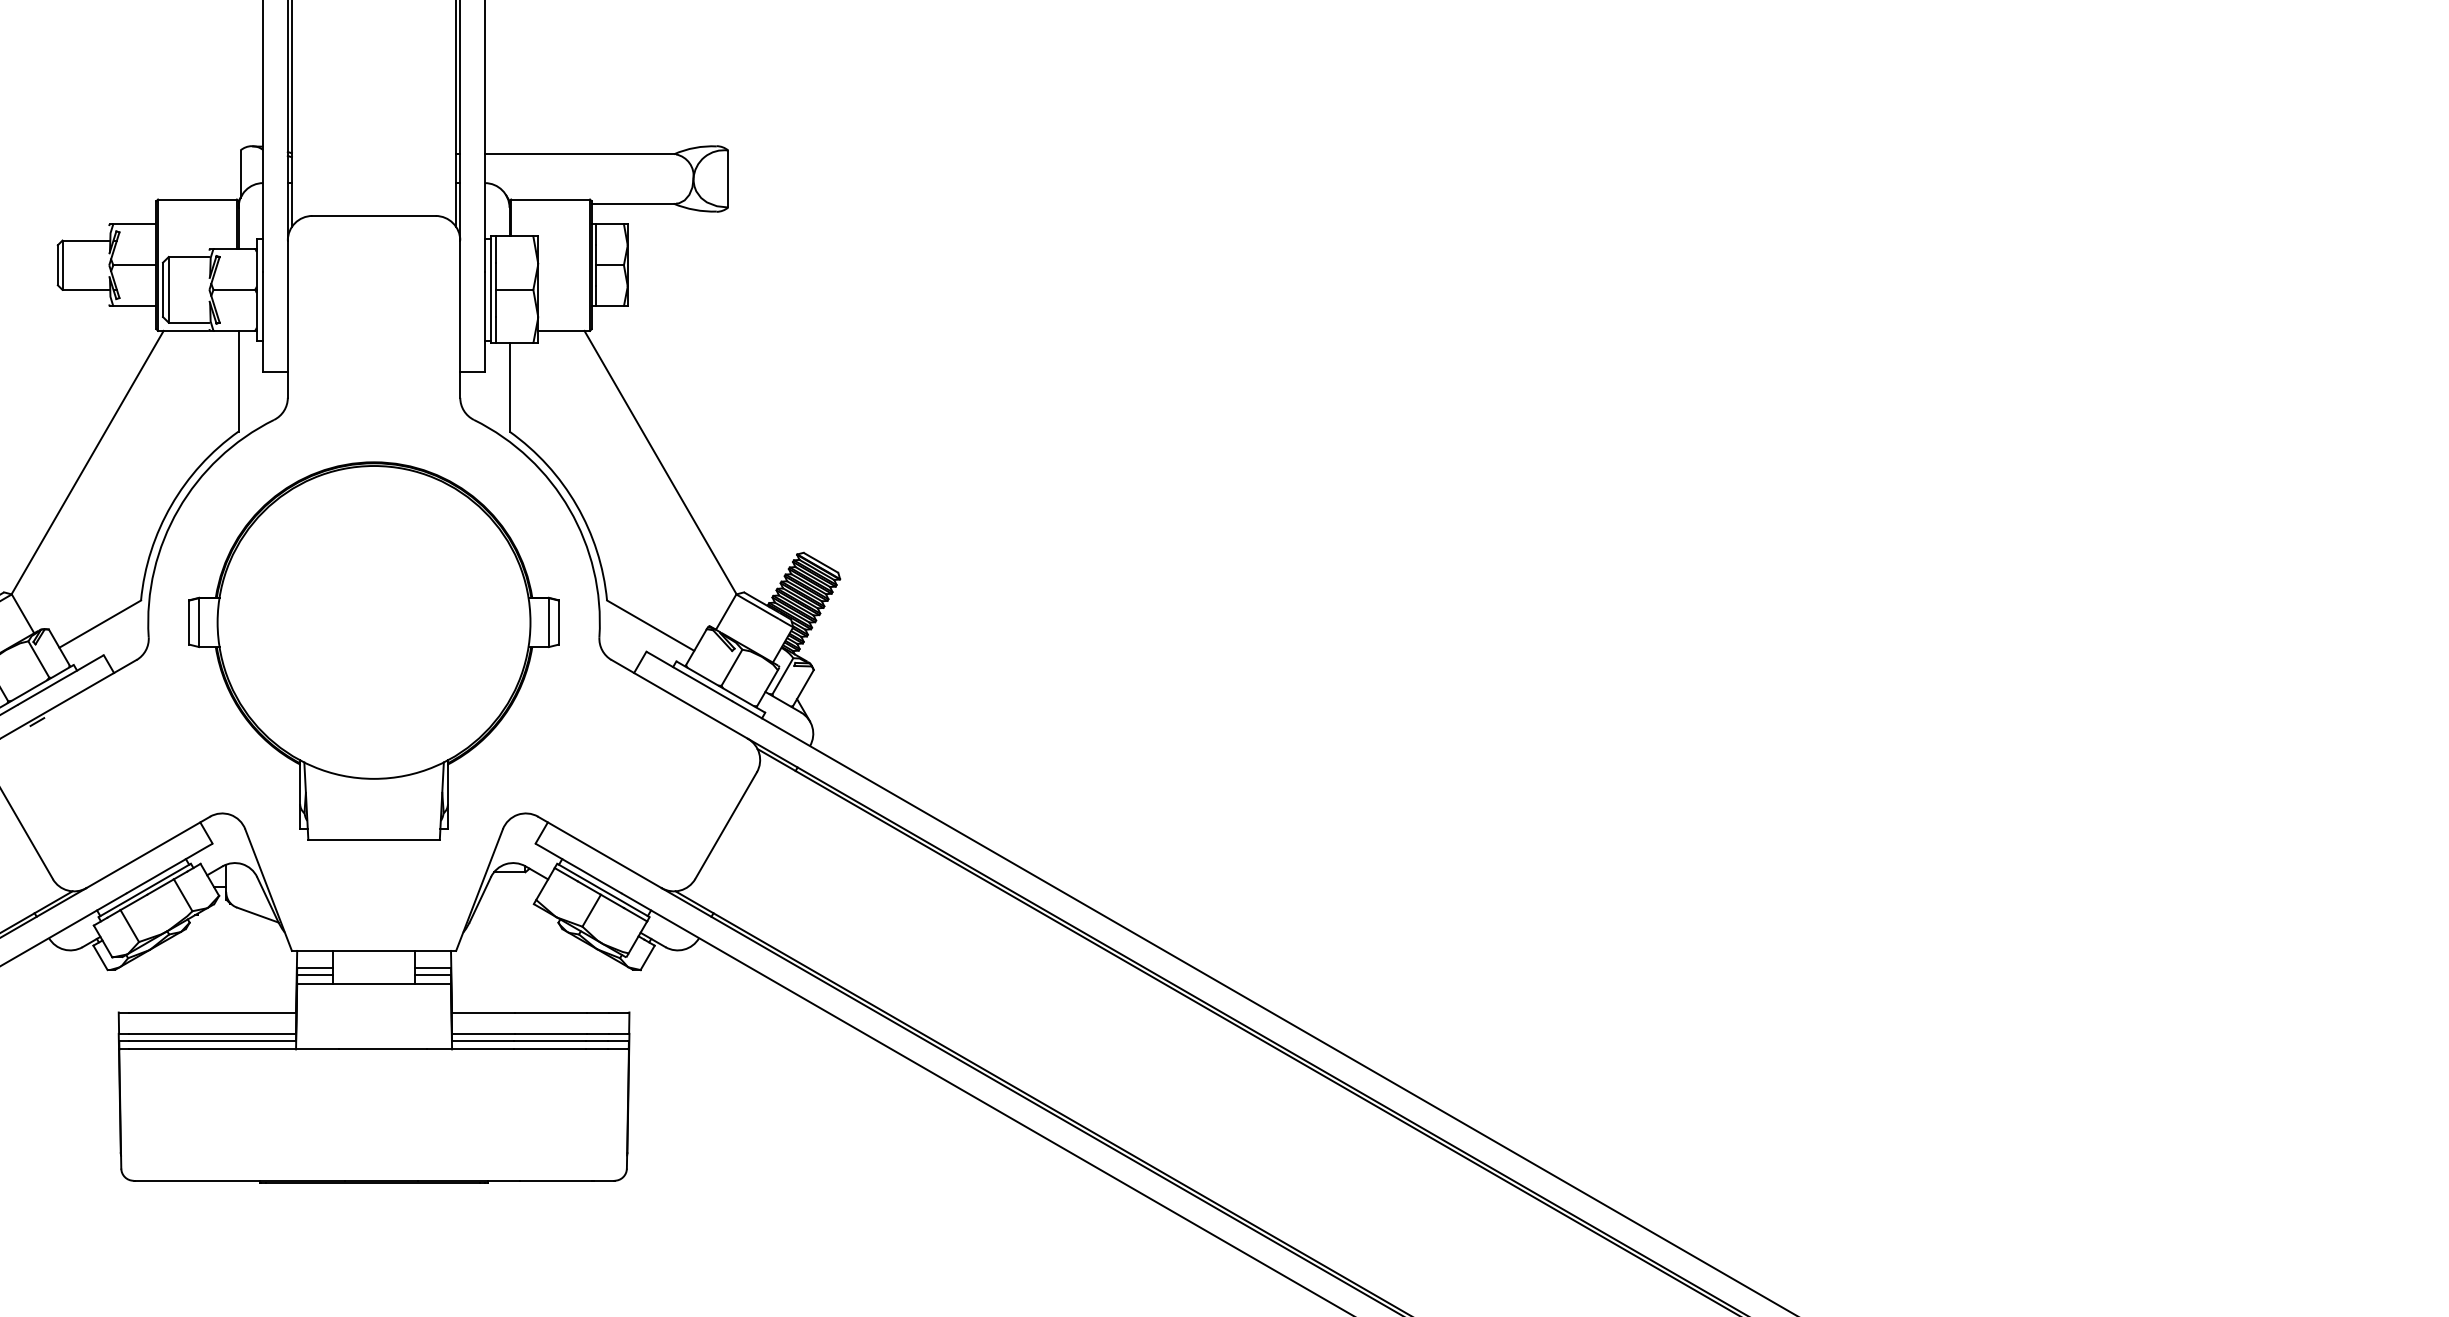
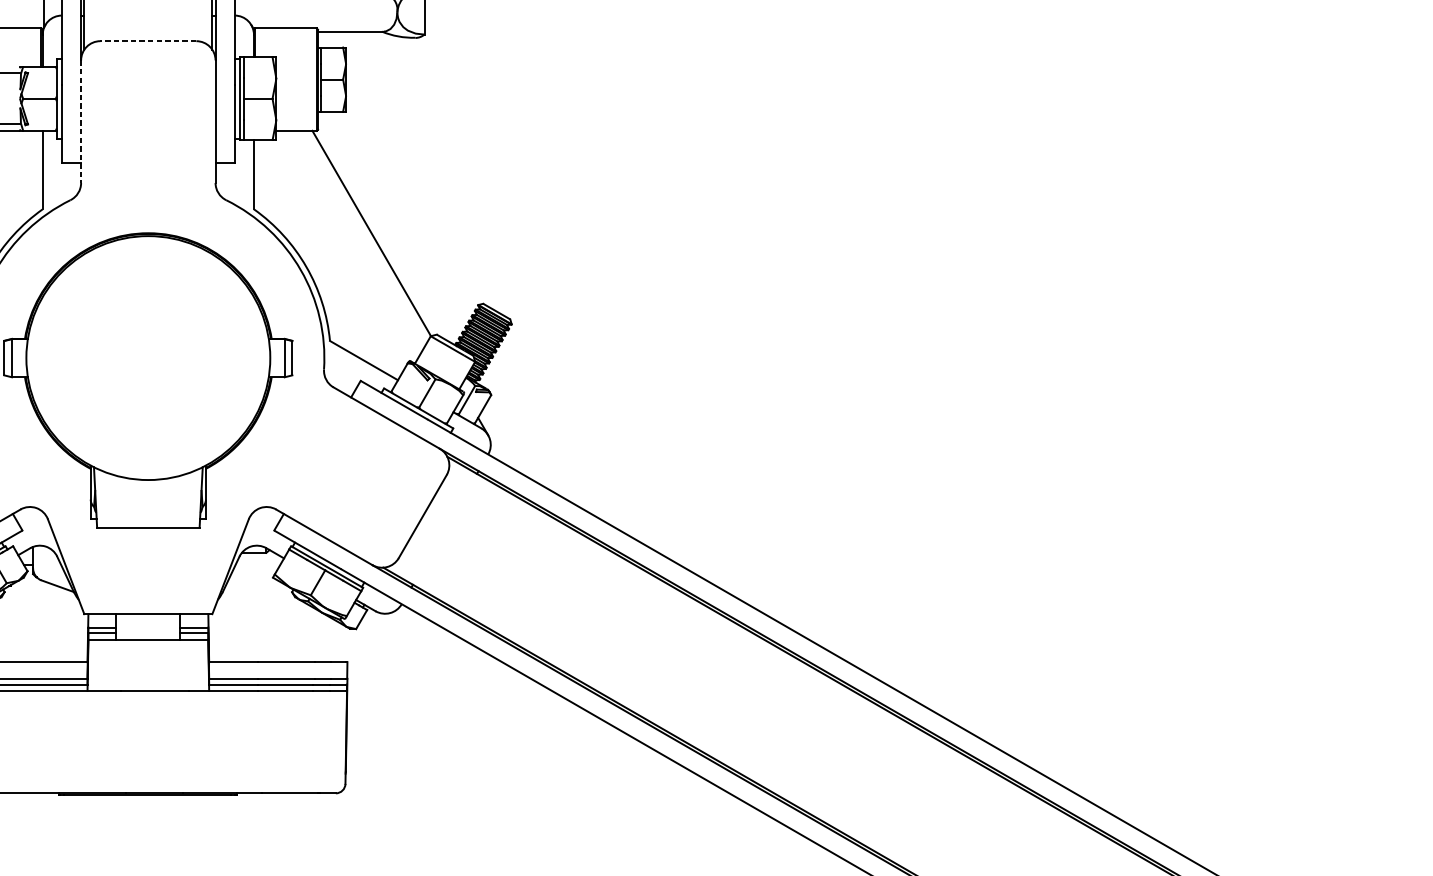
line: (374, 215) -> (148, 40), solid -> dashed
line: (287, 319) -> (80, 121), solid -> dashed

